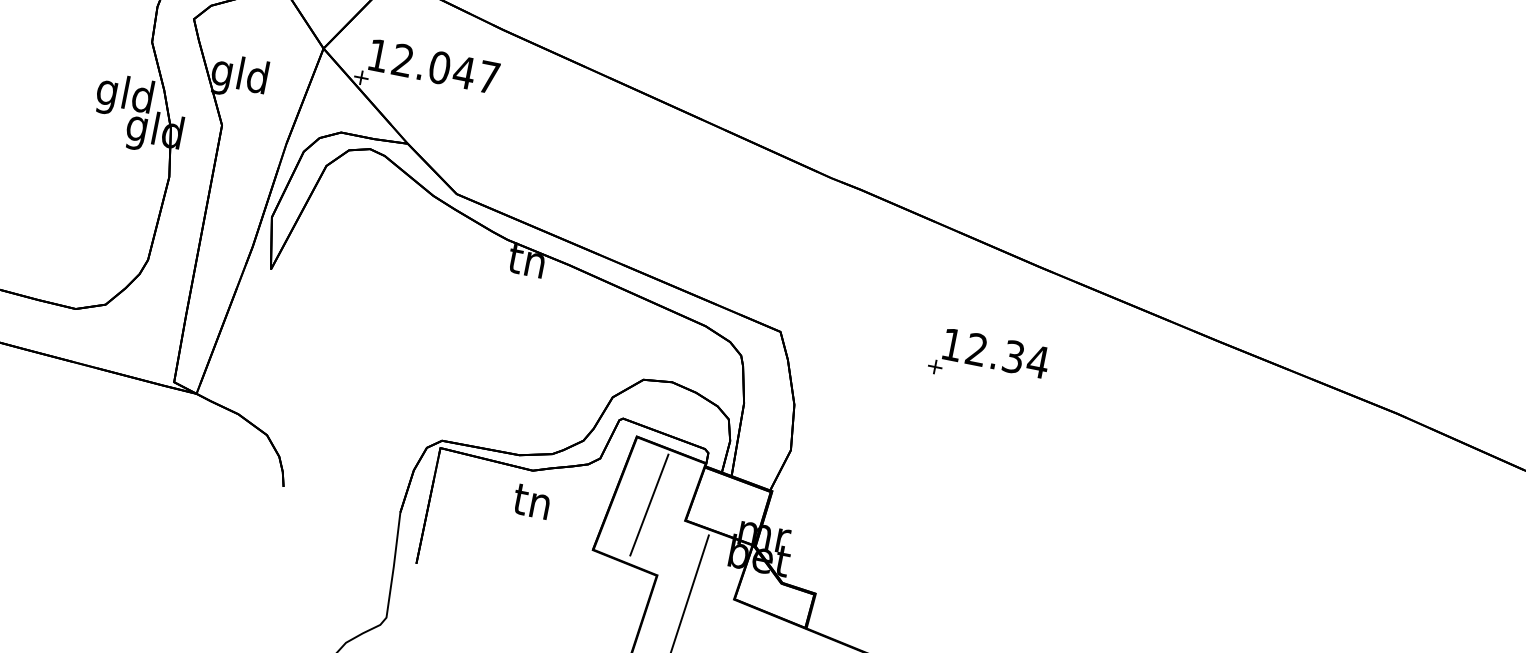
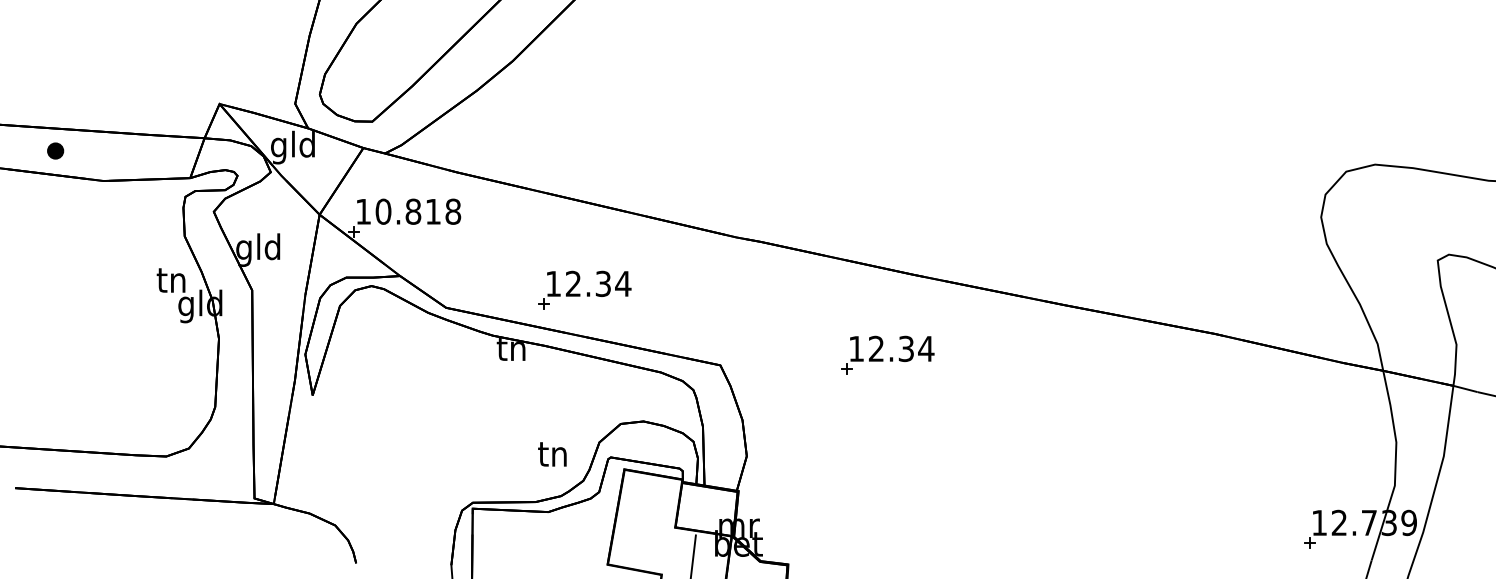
text: (446, 68) -> (418, 211), 12.047 -> 10.818
text: (124, 95) -> (171, 282), gld -> tn
part: (631, 205) -> (584, 289), added
text: (531, 501) -> (552, 454), moved
line: (649, 504) -> (644, 520), removed

